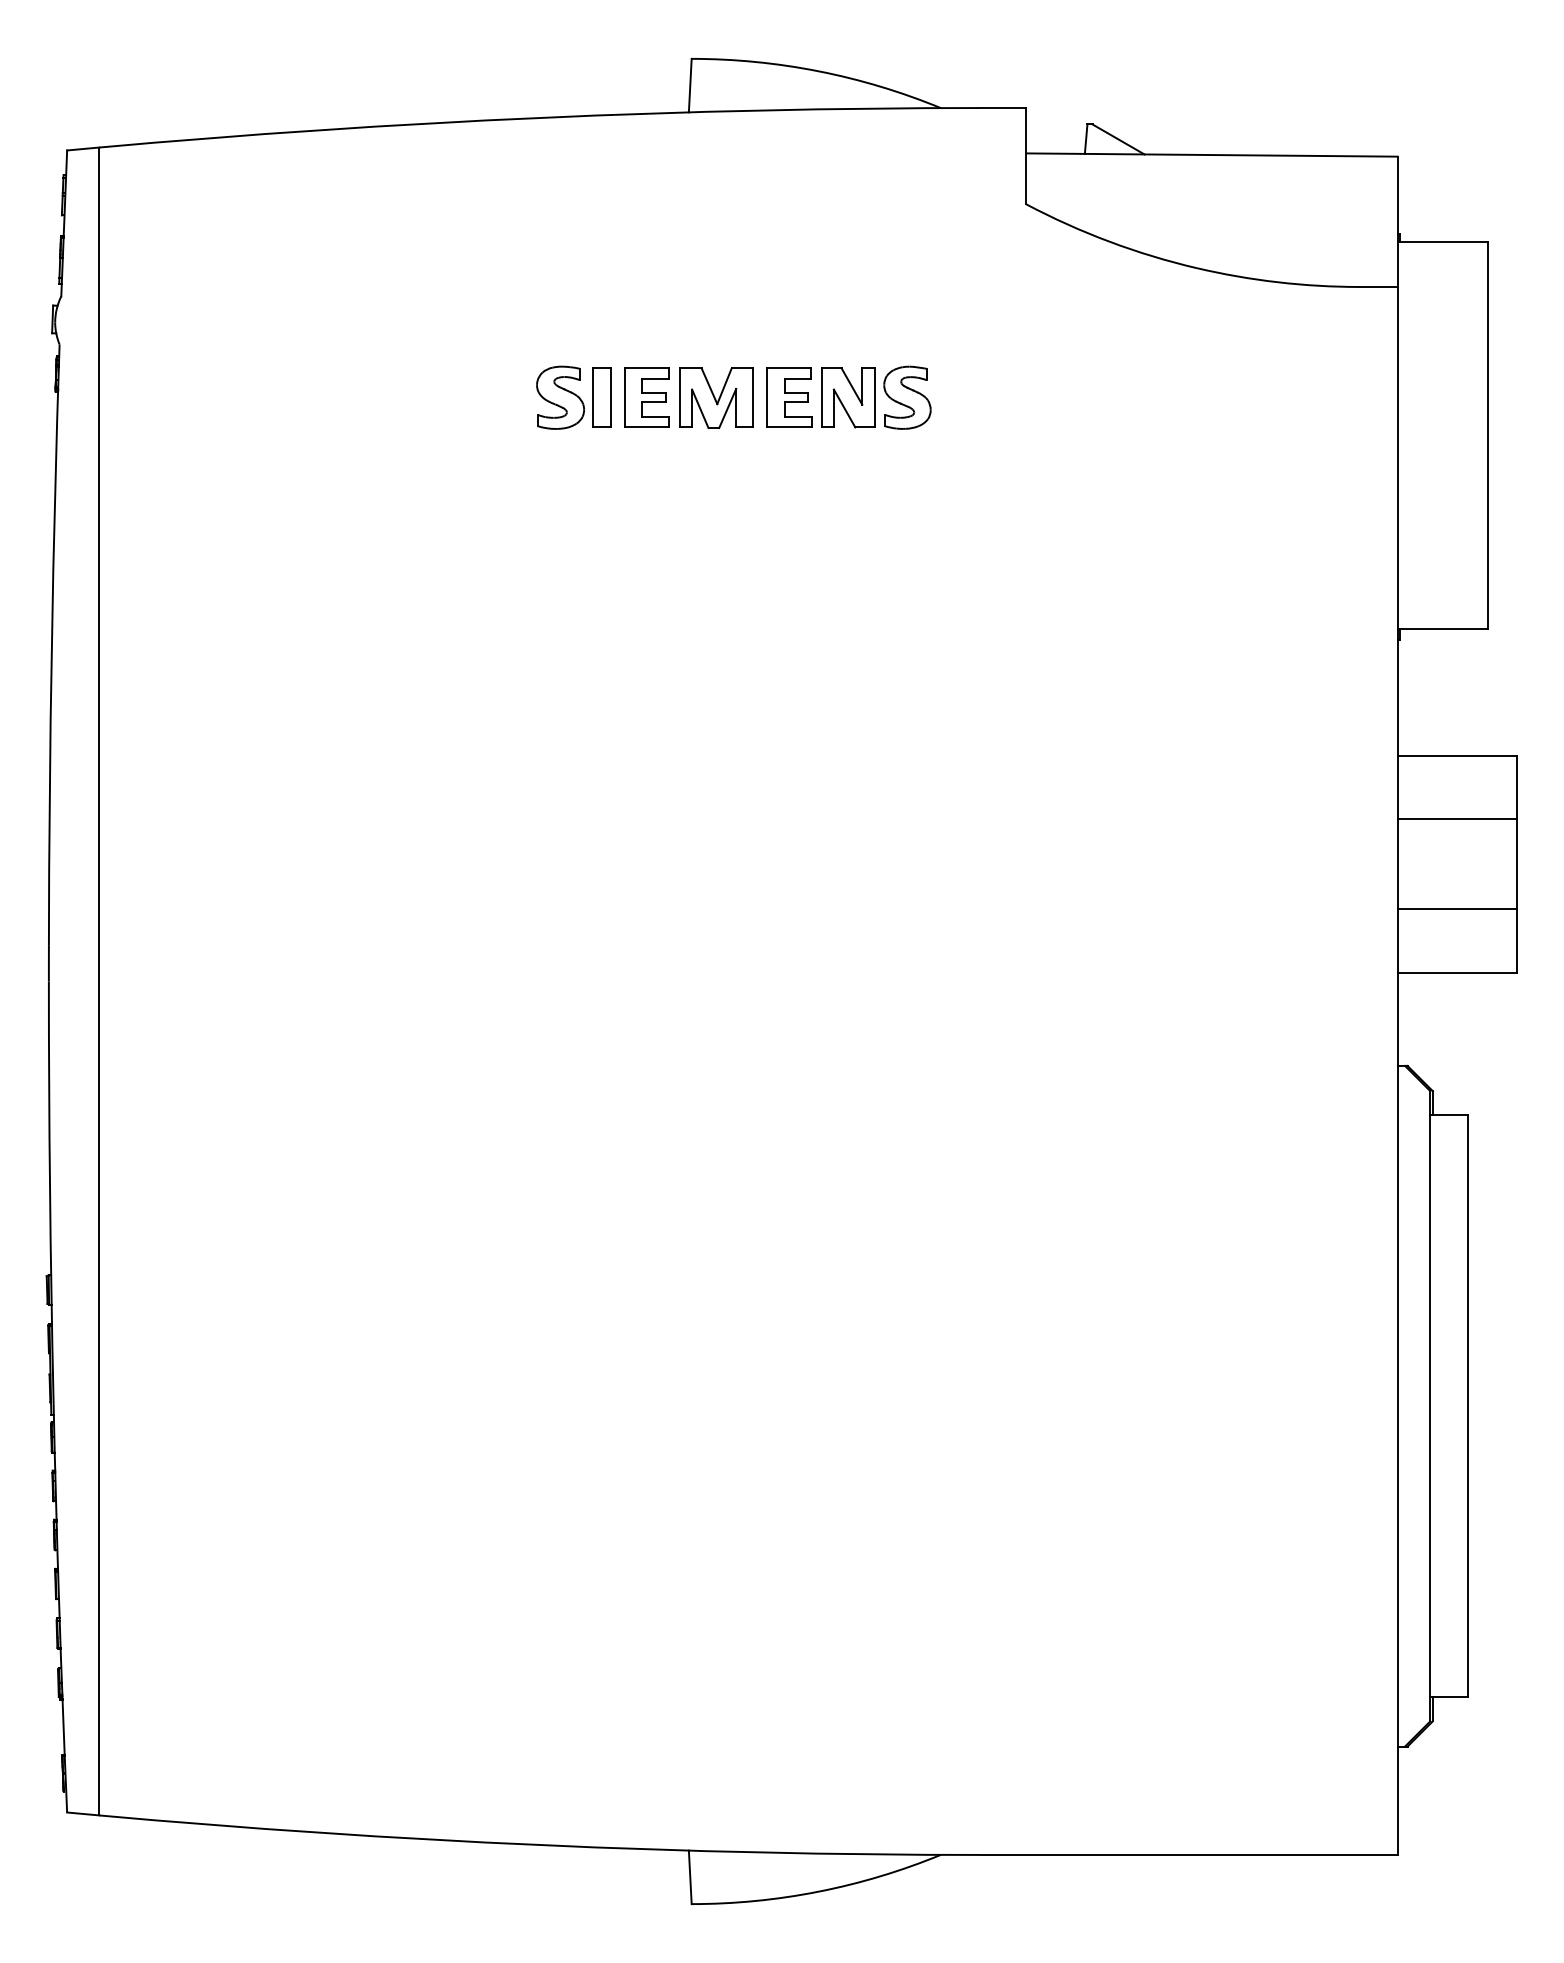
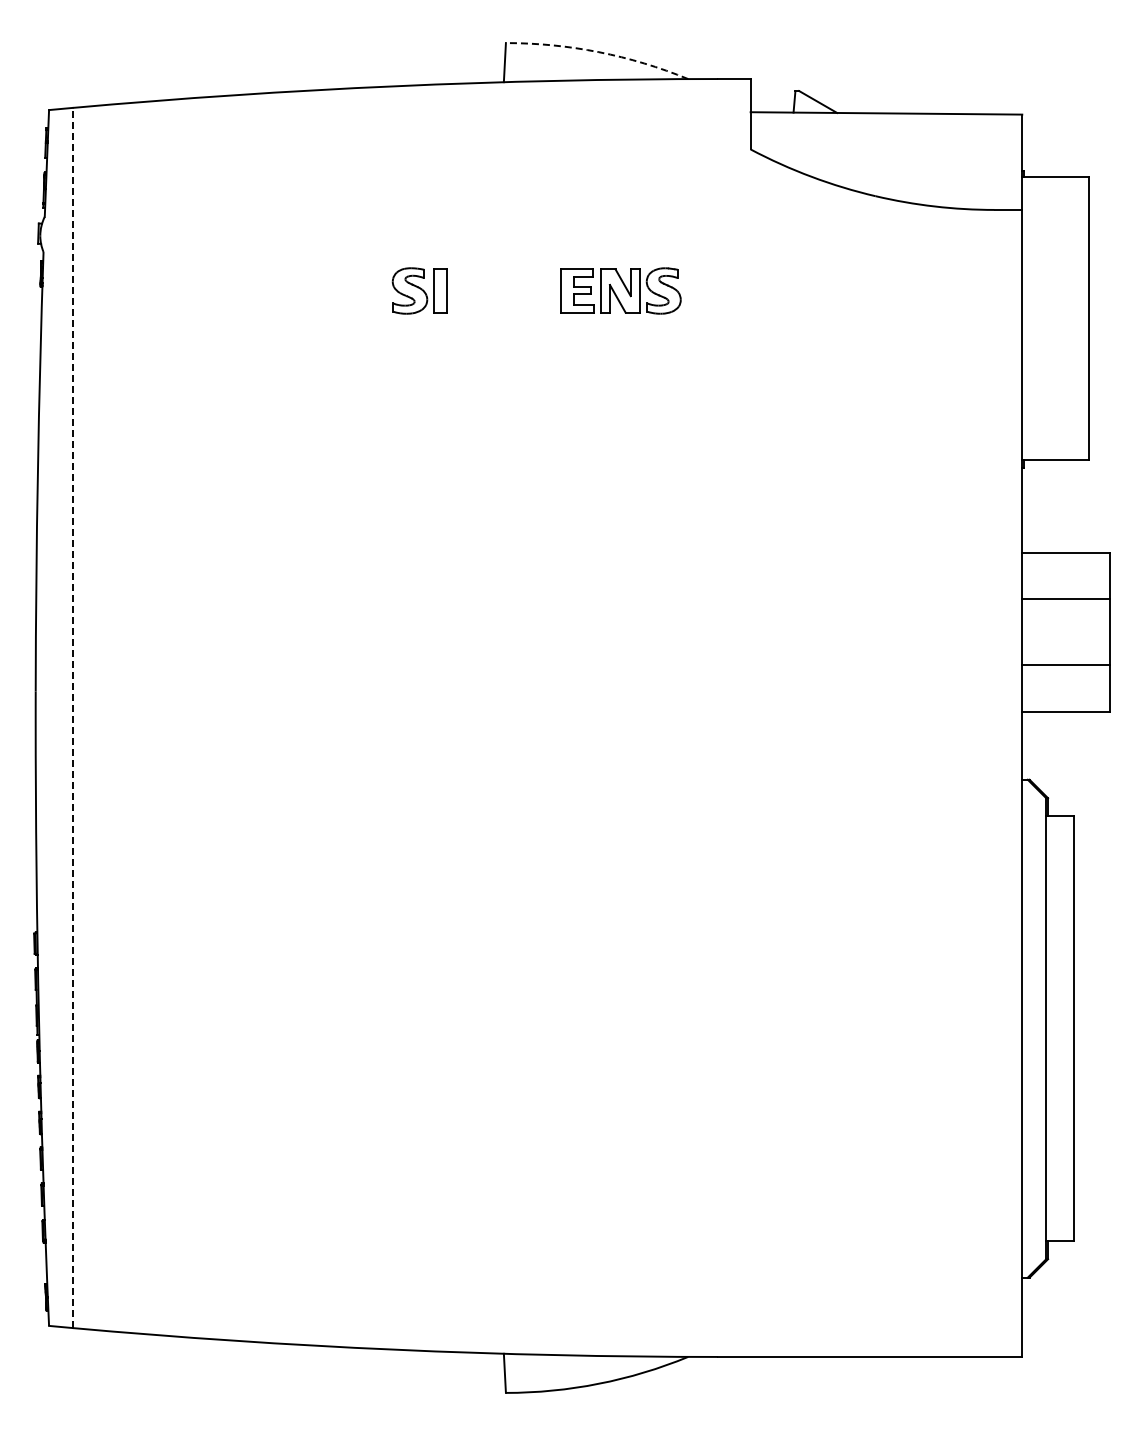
arc: (818, 71) -> (598, 52), solid -> dashed
part: (688, 398) -> (503, 291), removed
line: (99, 980) -> (72, 717), solid -> dashed

